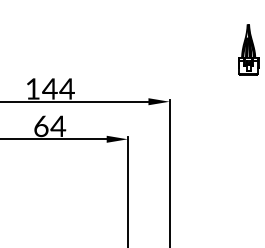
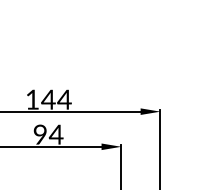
text: (41, 126) -> (40, 134), 64 -> 94

